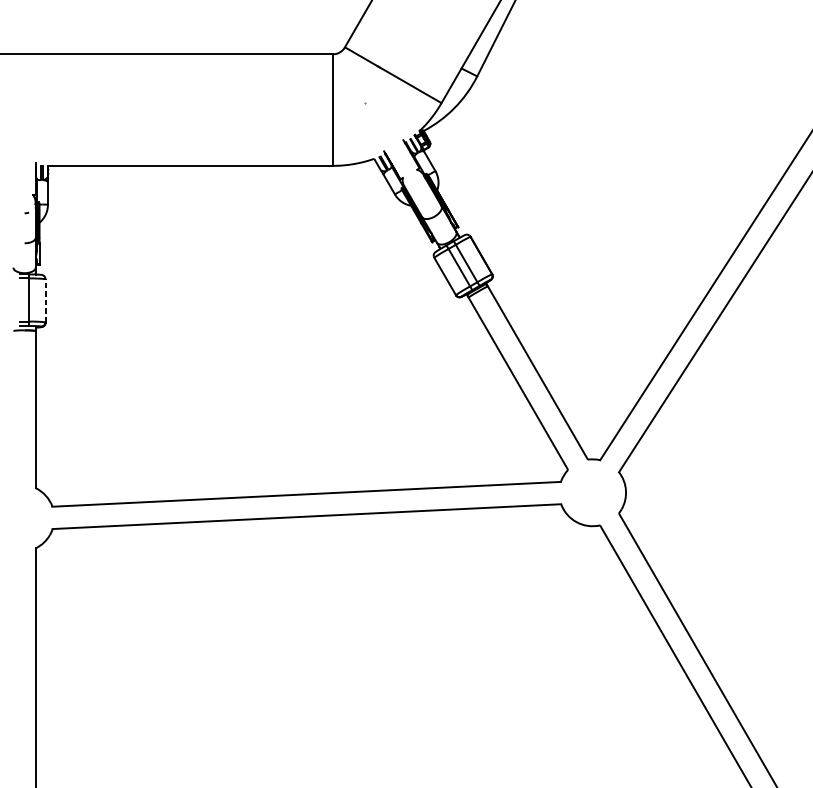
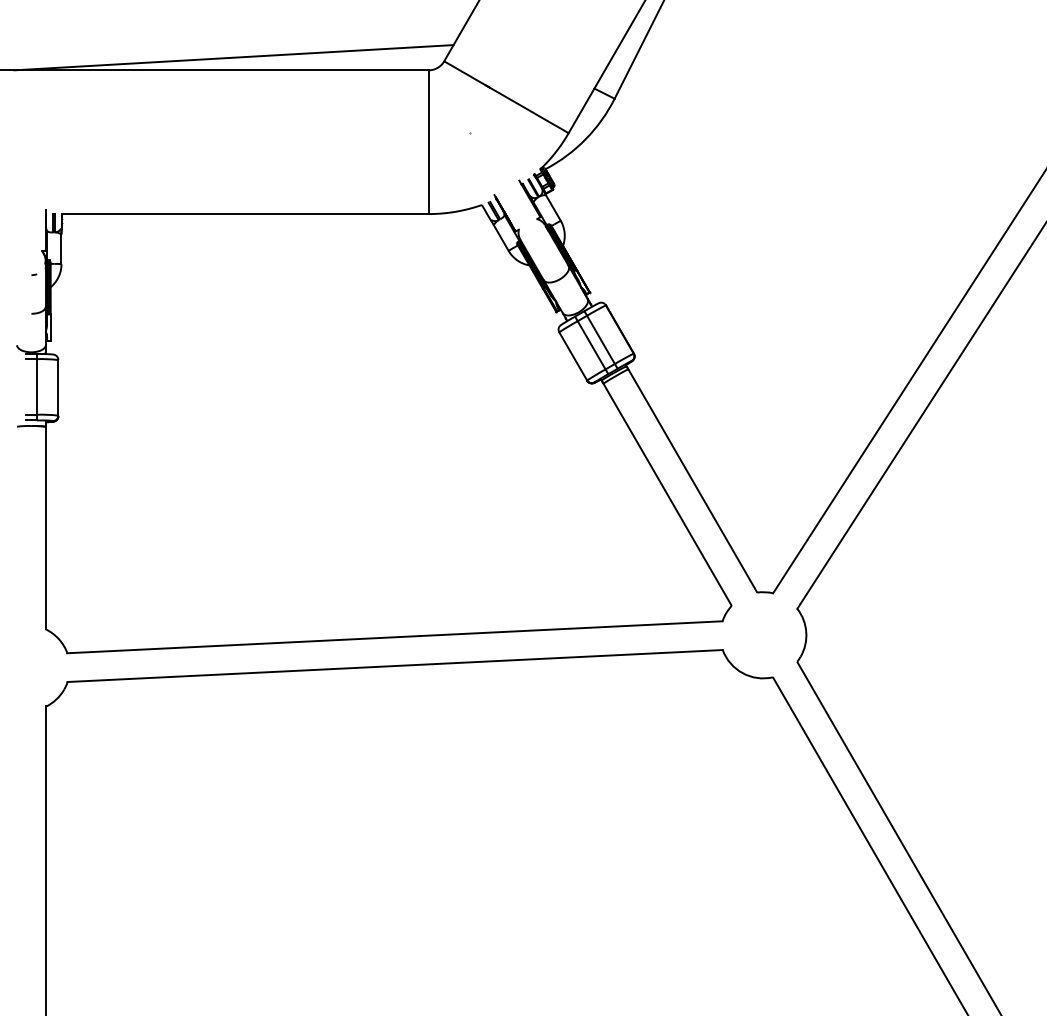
line: (181, 44) -> (233, 57), added
line: (45, 300) -> (58, 387), dashed -> solid

